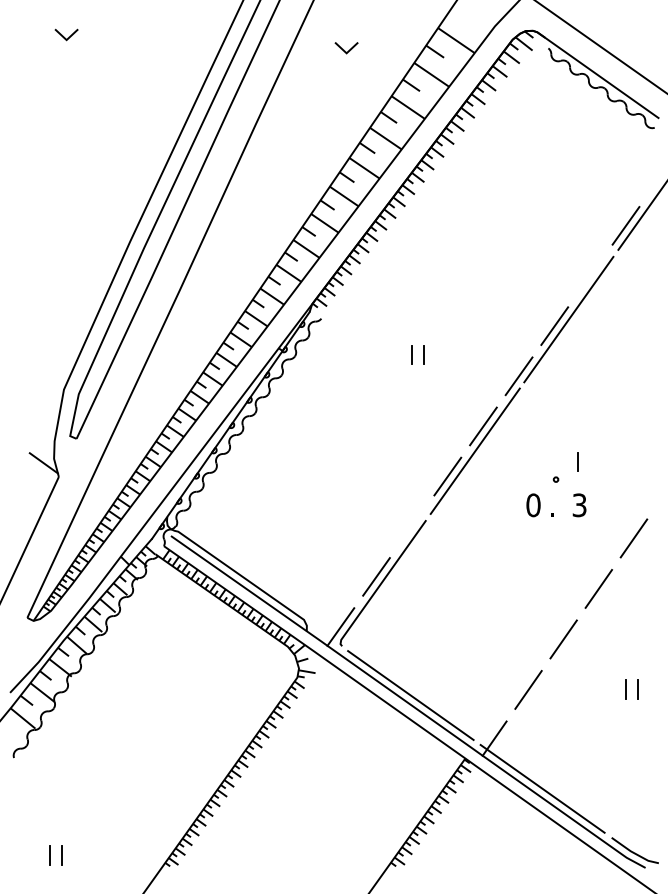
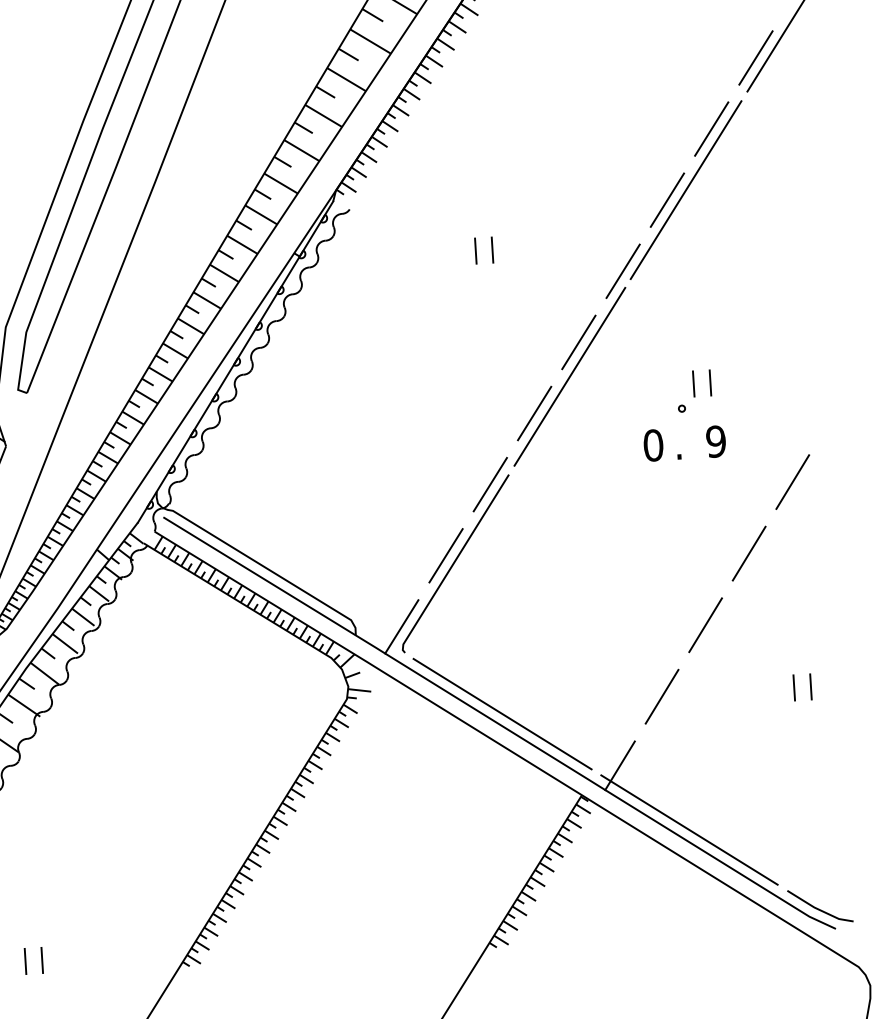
line: (590, 275) -> (711, 128), added
line: (565, 461) -> (693, 383), added
text: (579, 505) -> (715, 441), 3 -> 9
line: (411, 526) -> (489, 484), added

